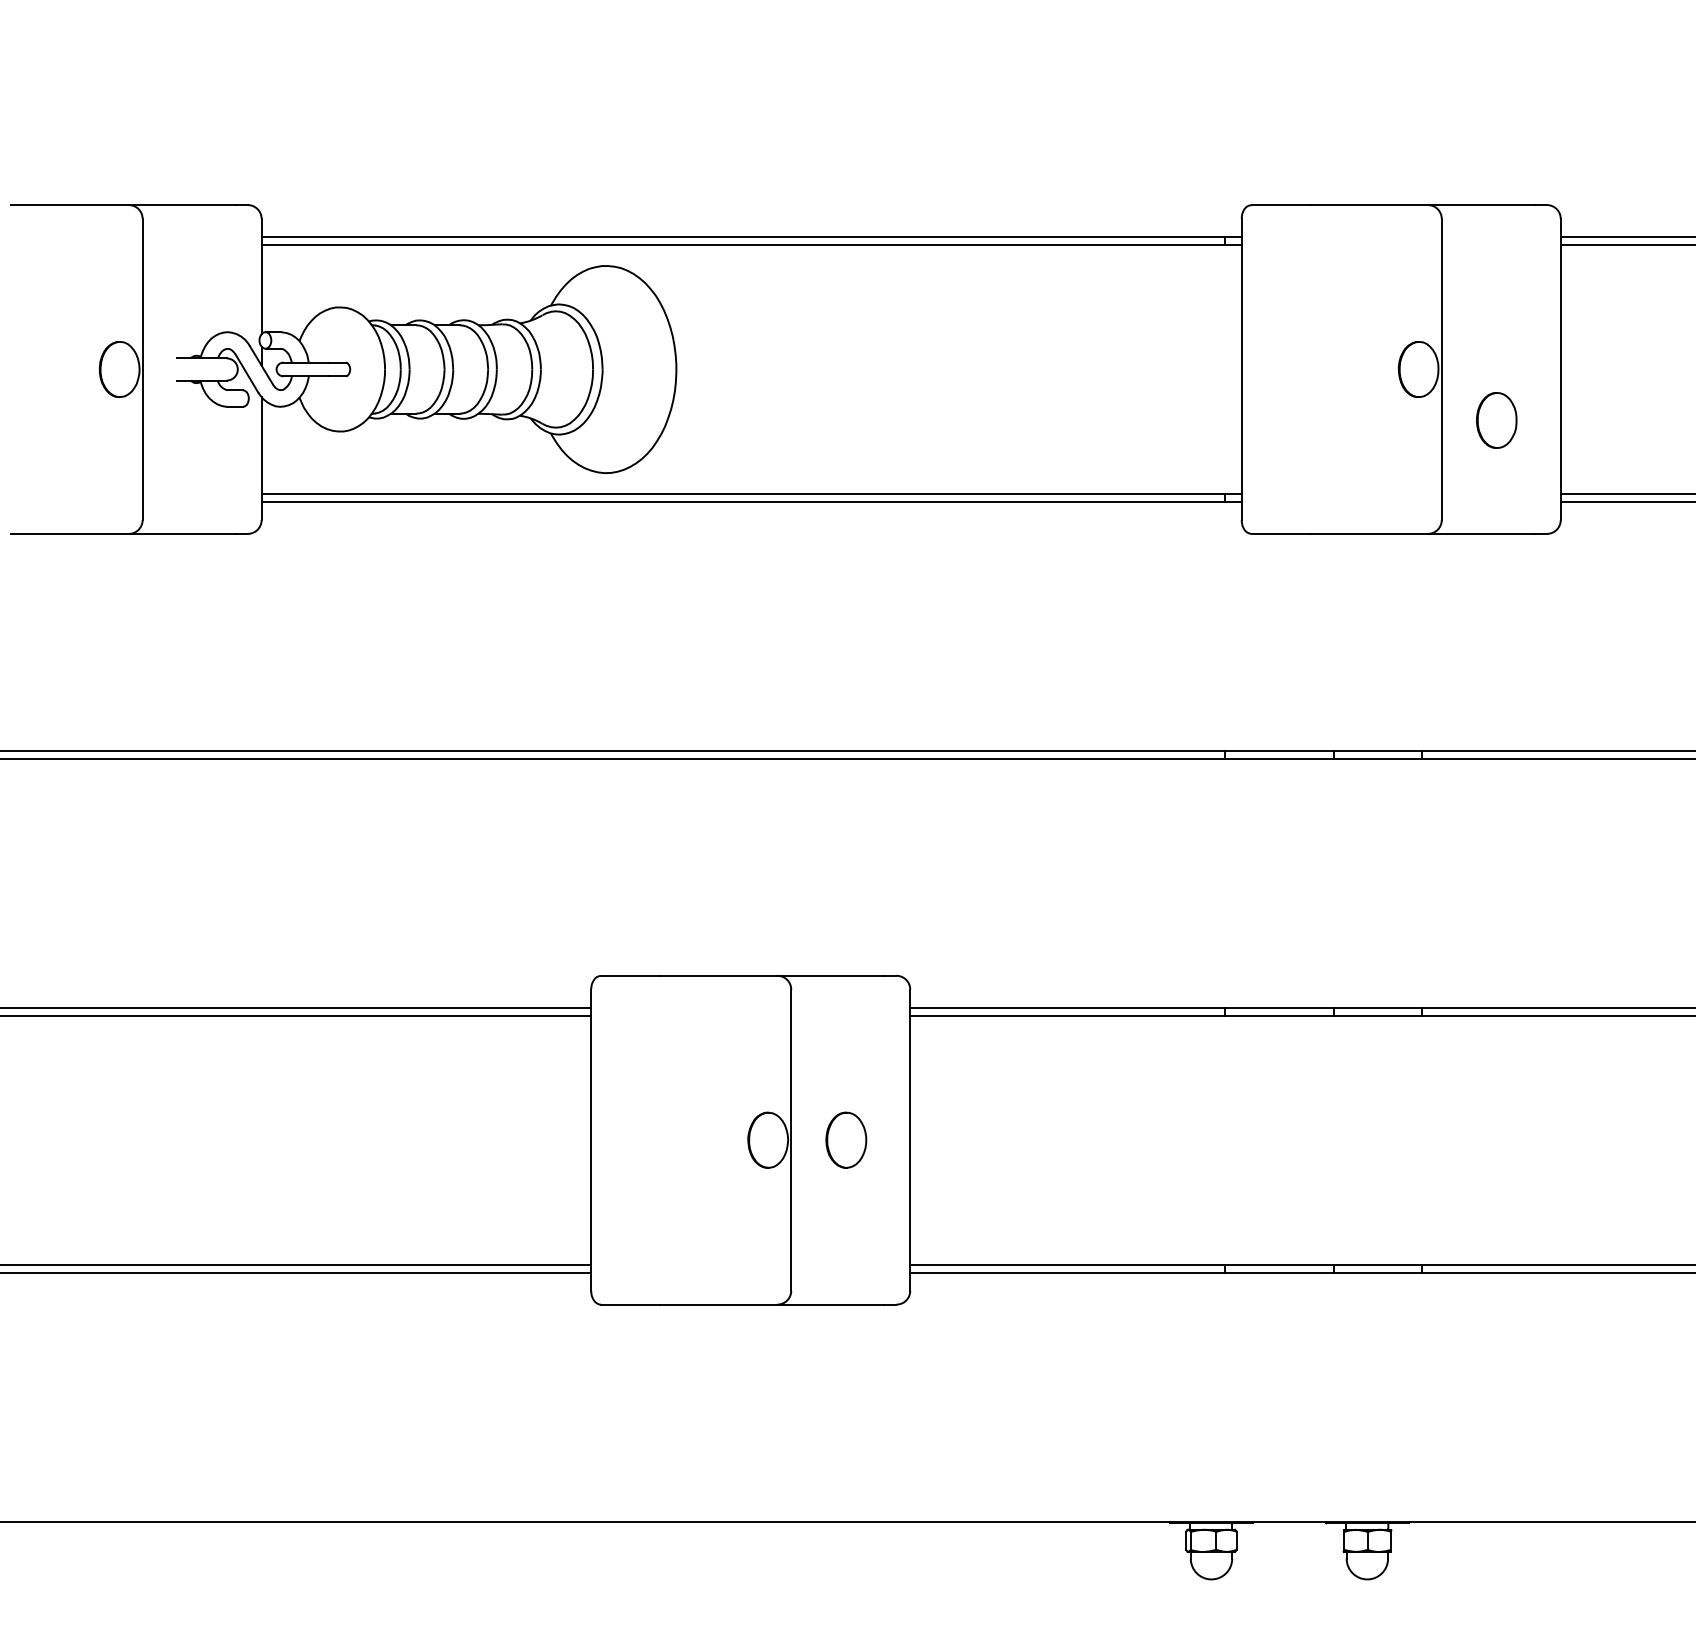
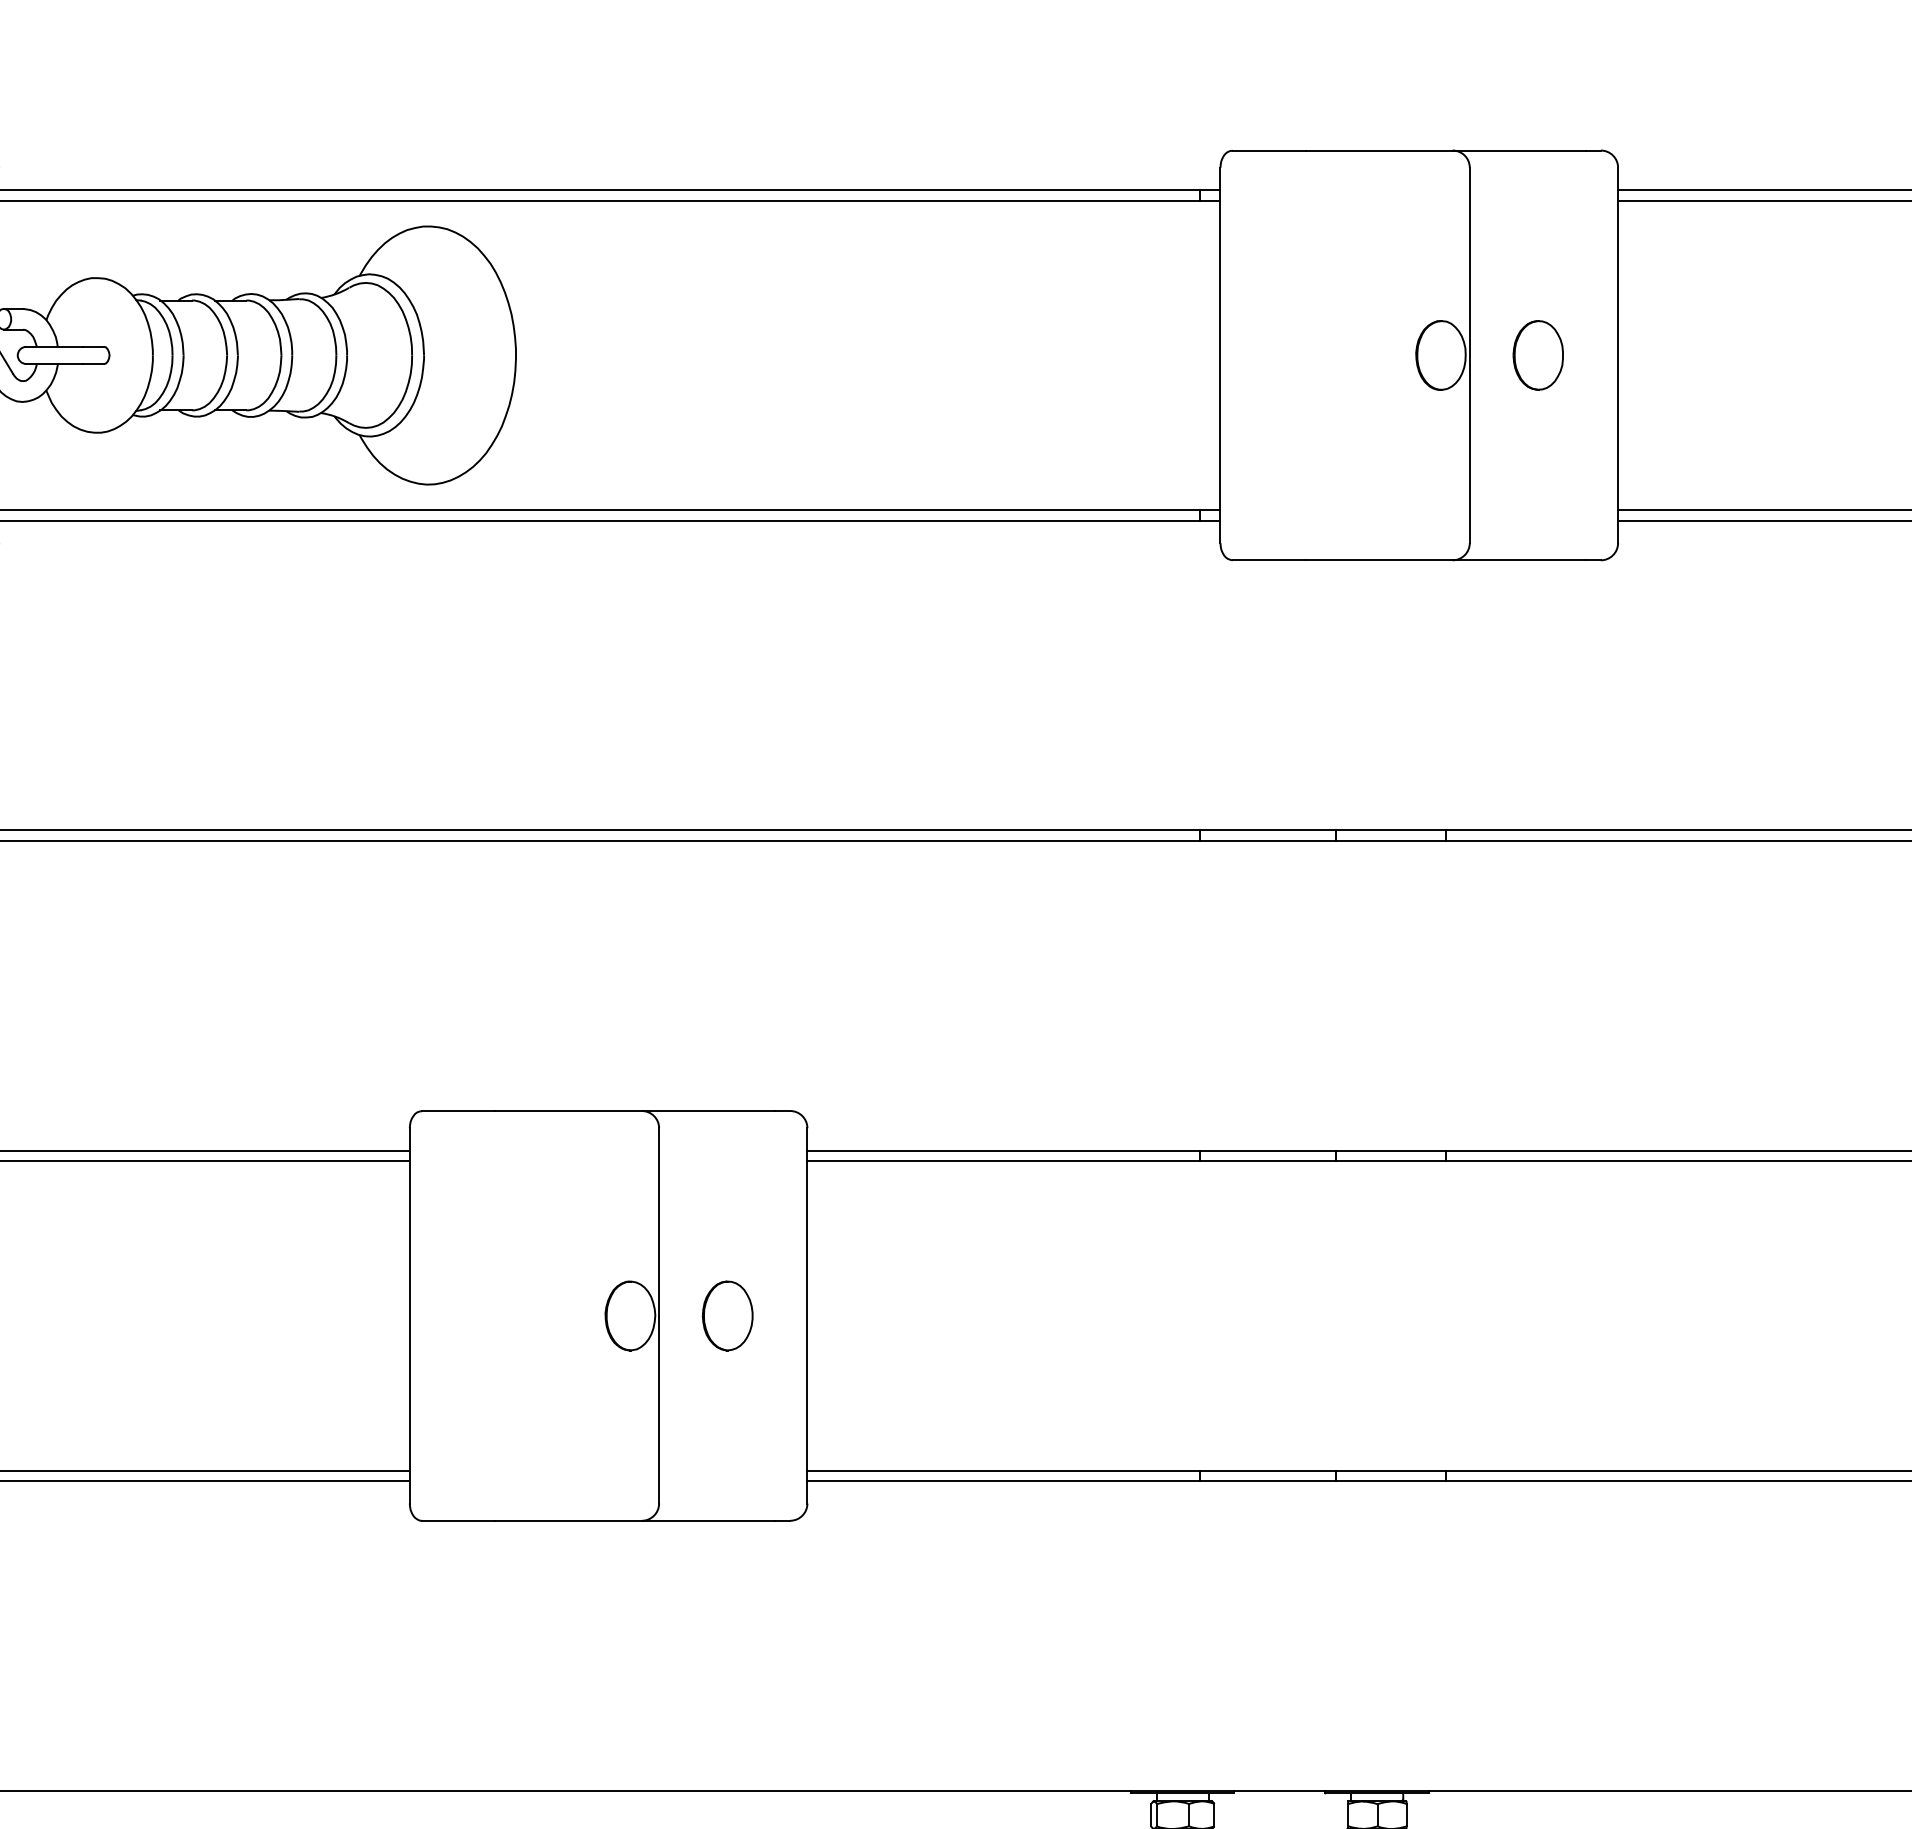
part: (1496, 420) -> (1538, 355), moved

